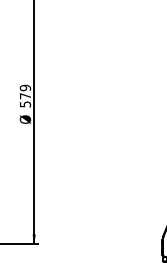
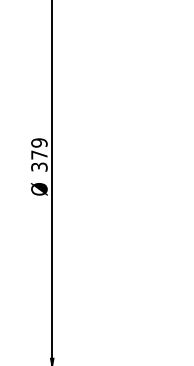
text: (24, 104) -> (38, 167), 579 -> 379

